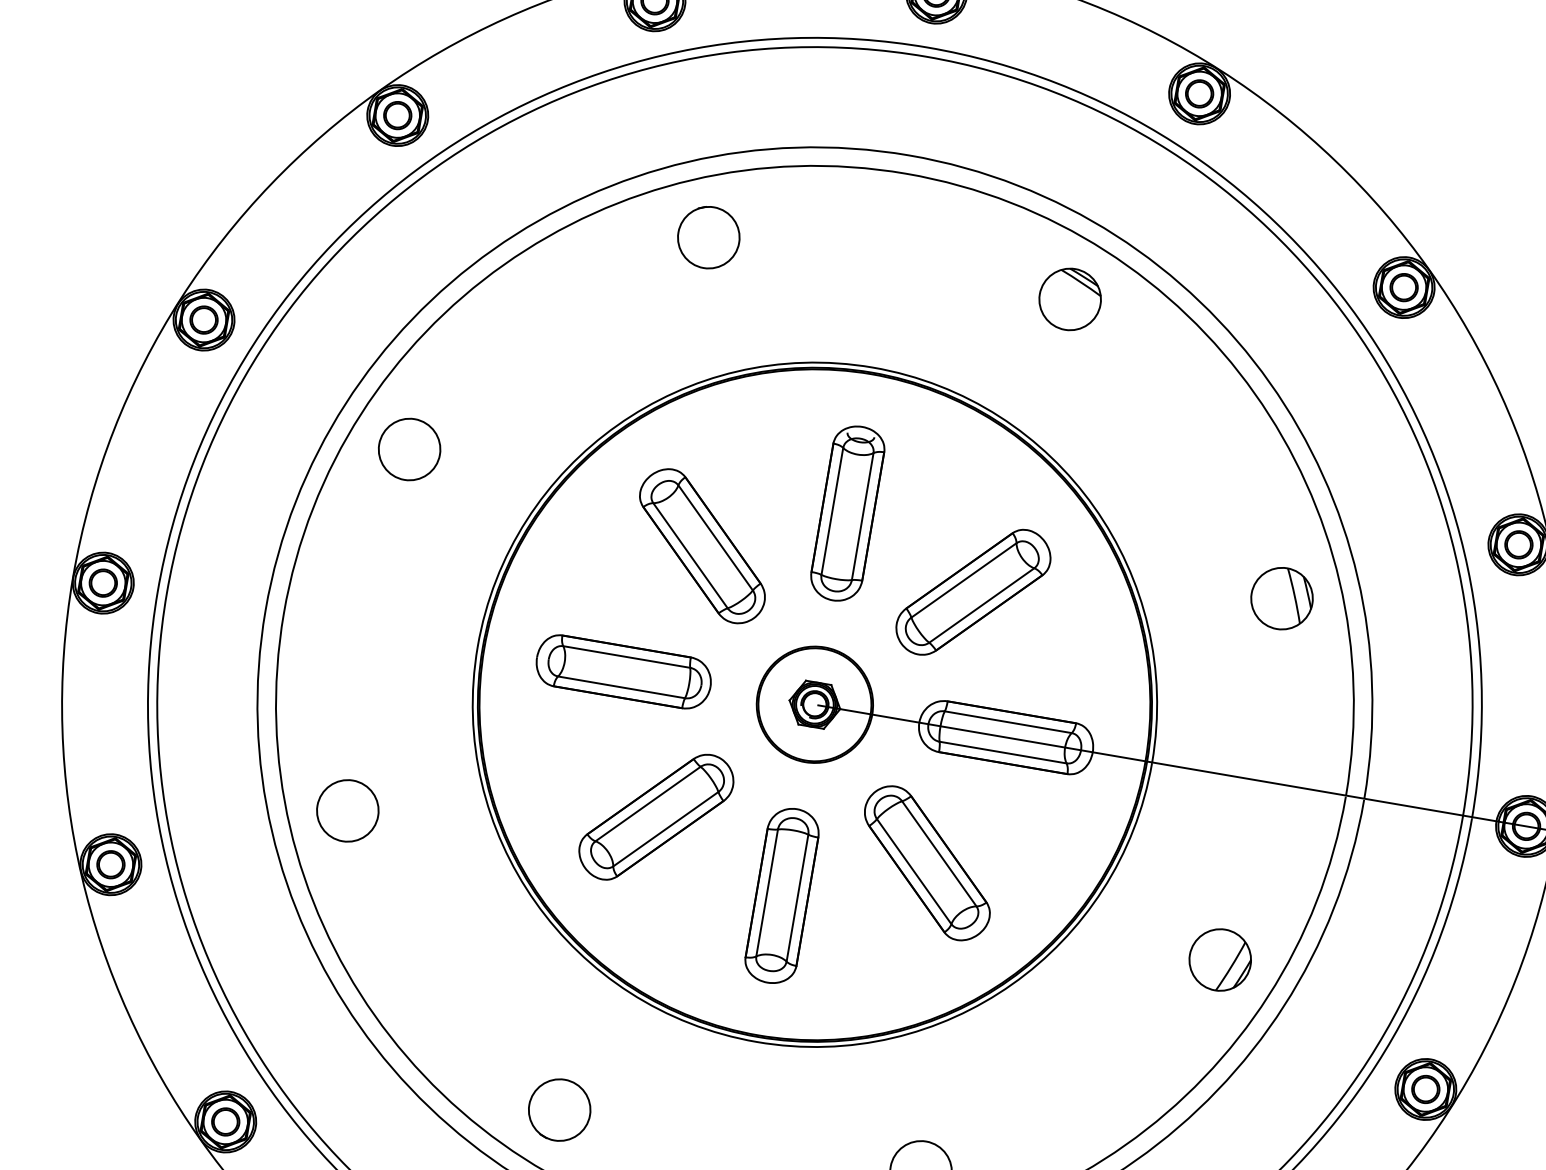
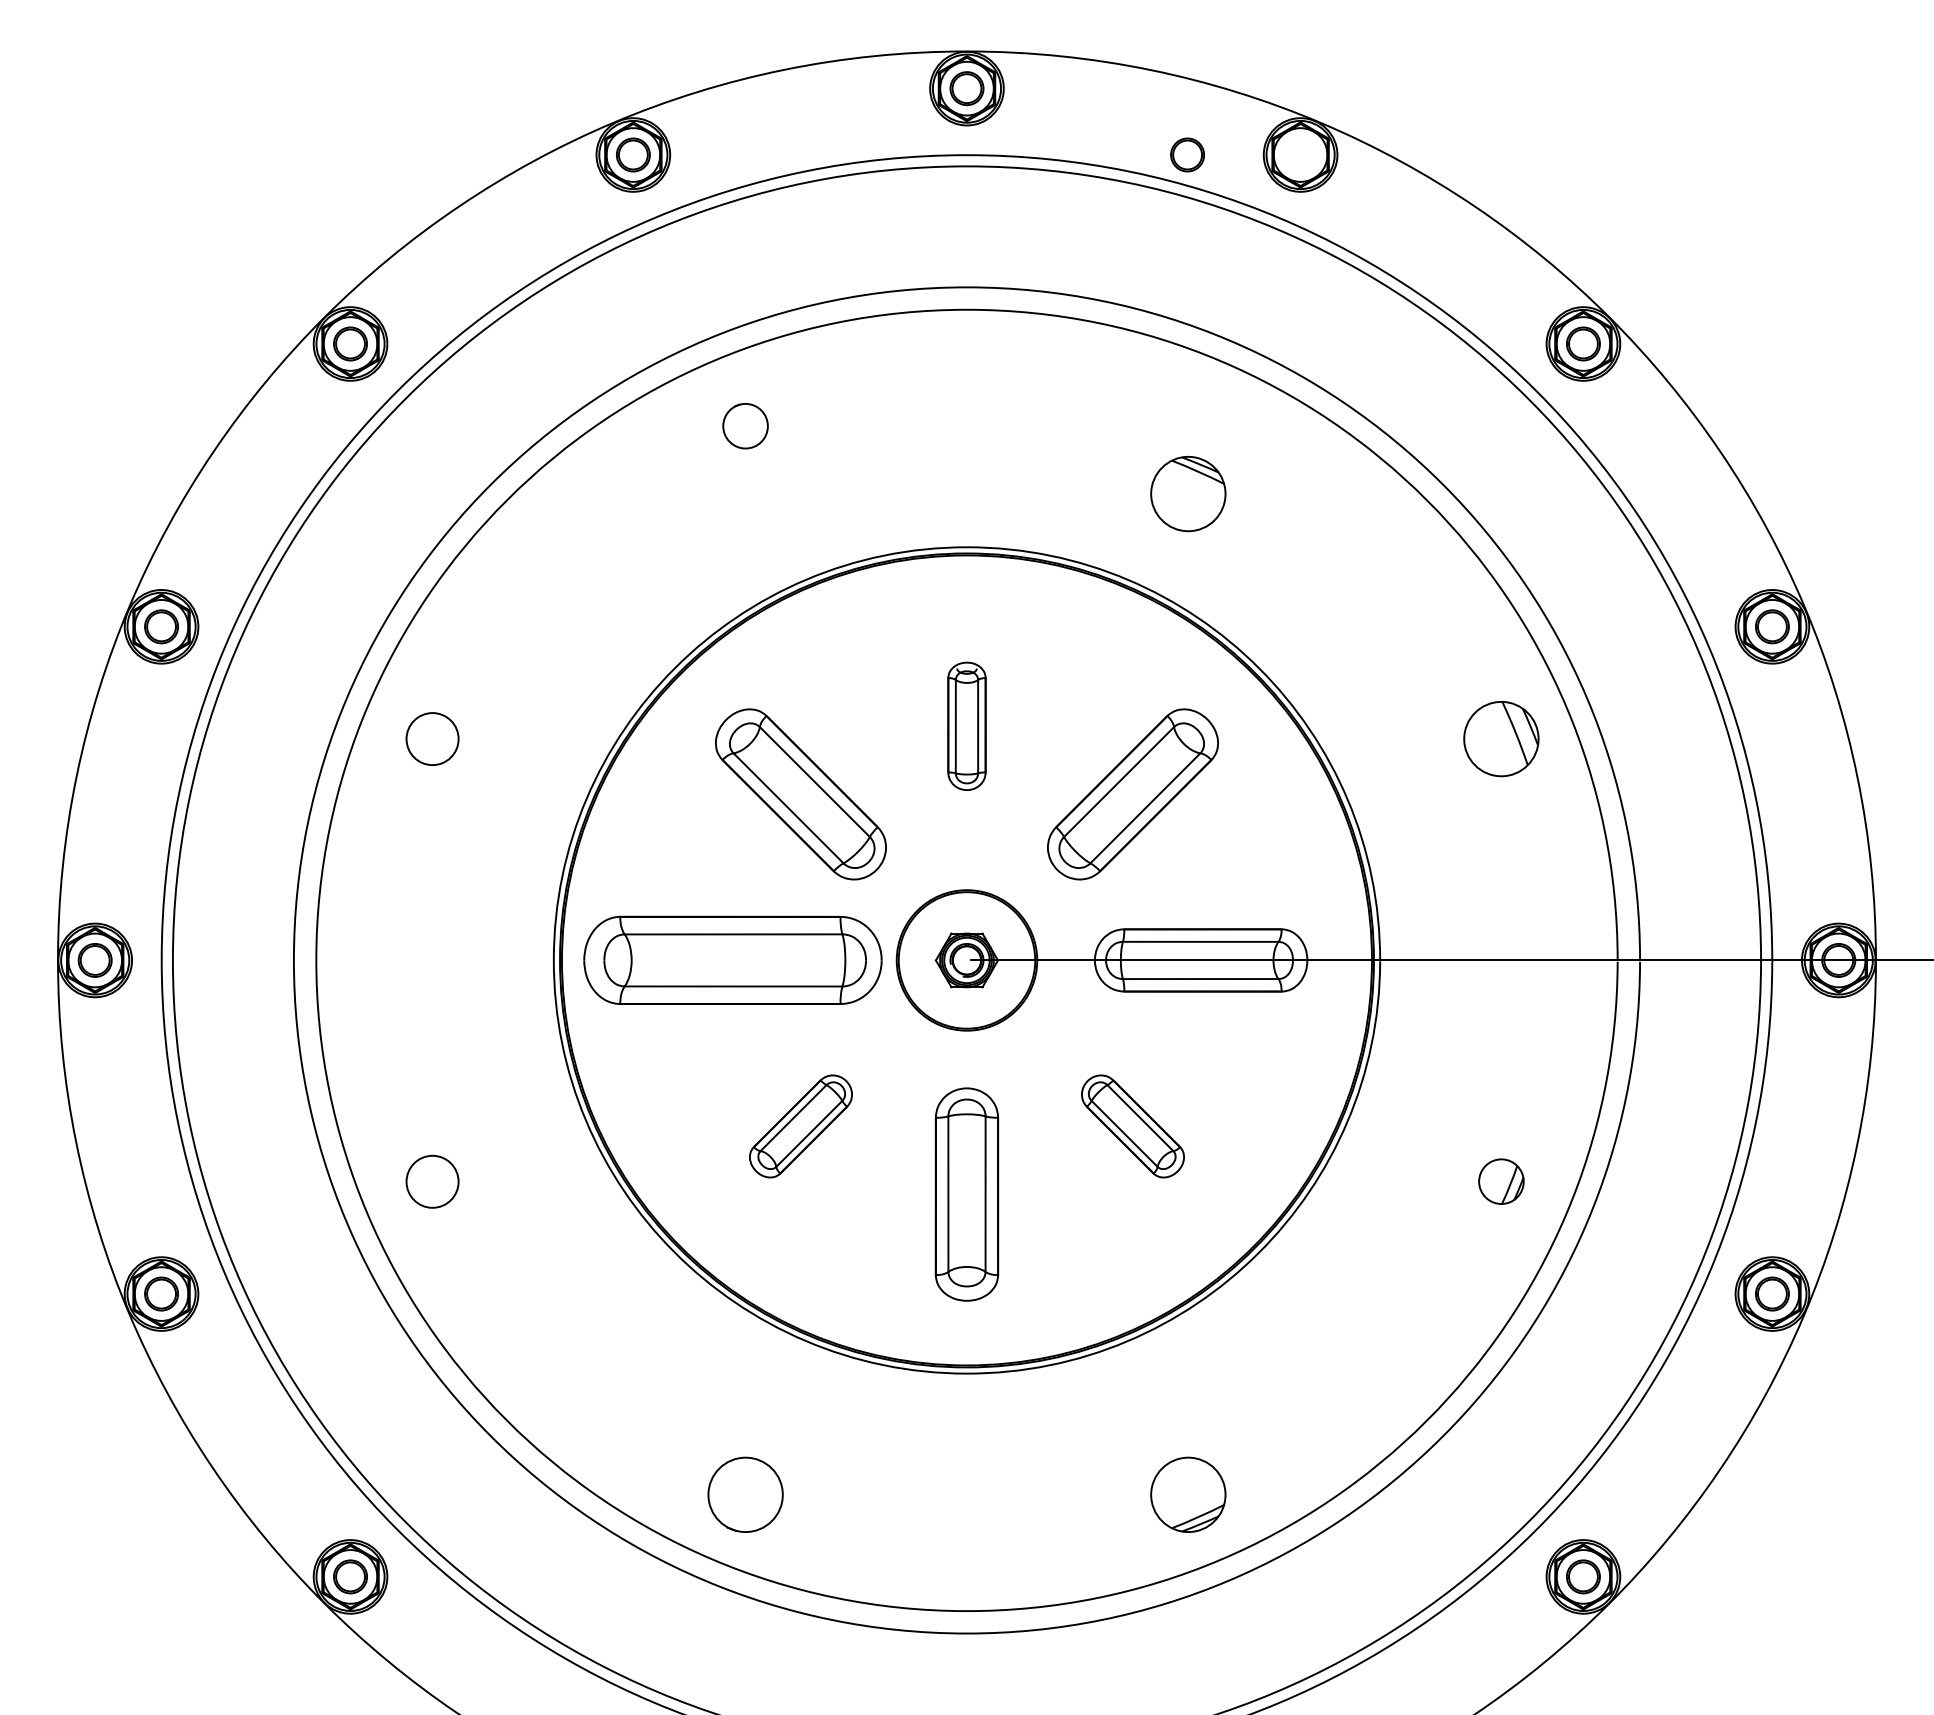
part: (1199, 93) -> (1187, 154), moved
circle: (708, 238) -> (745, 426), size x0.6
part: (1070, 299) -> (1188, 494), moved
circle: (409, 449) -> (432, 738), size x0.7
part: (847, 513) -> (966, 726), size x0.6
part: (623, 672) -> (732, 960), size x1.4
circle: (347, 810) -> (432, 1181), size x0.7
part: (655, 817) -> (800, 1126), size x0.6
part: (926, 863) -> (1132, 1126), size x0.6
part: (1220, 959) -> (1501, 1181), size x0.6

